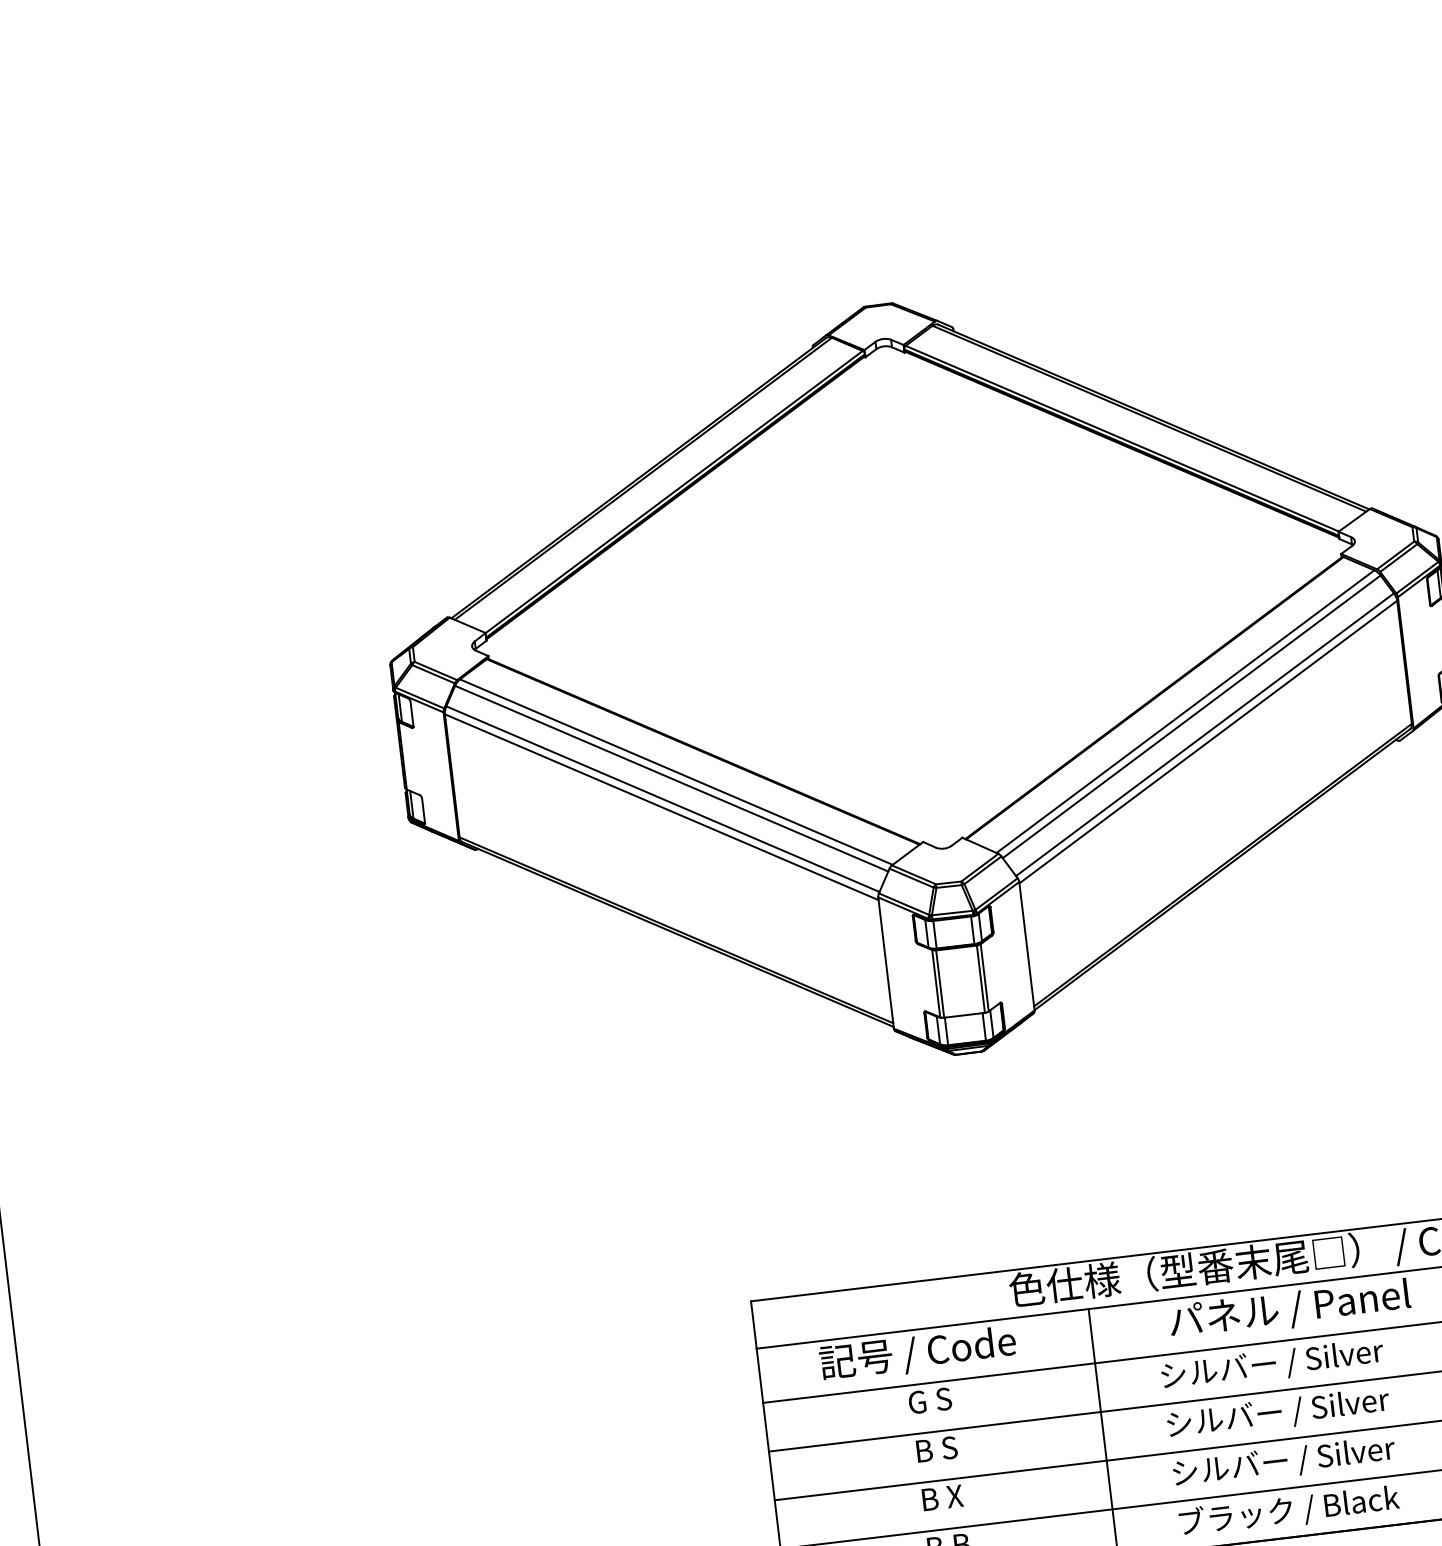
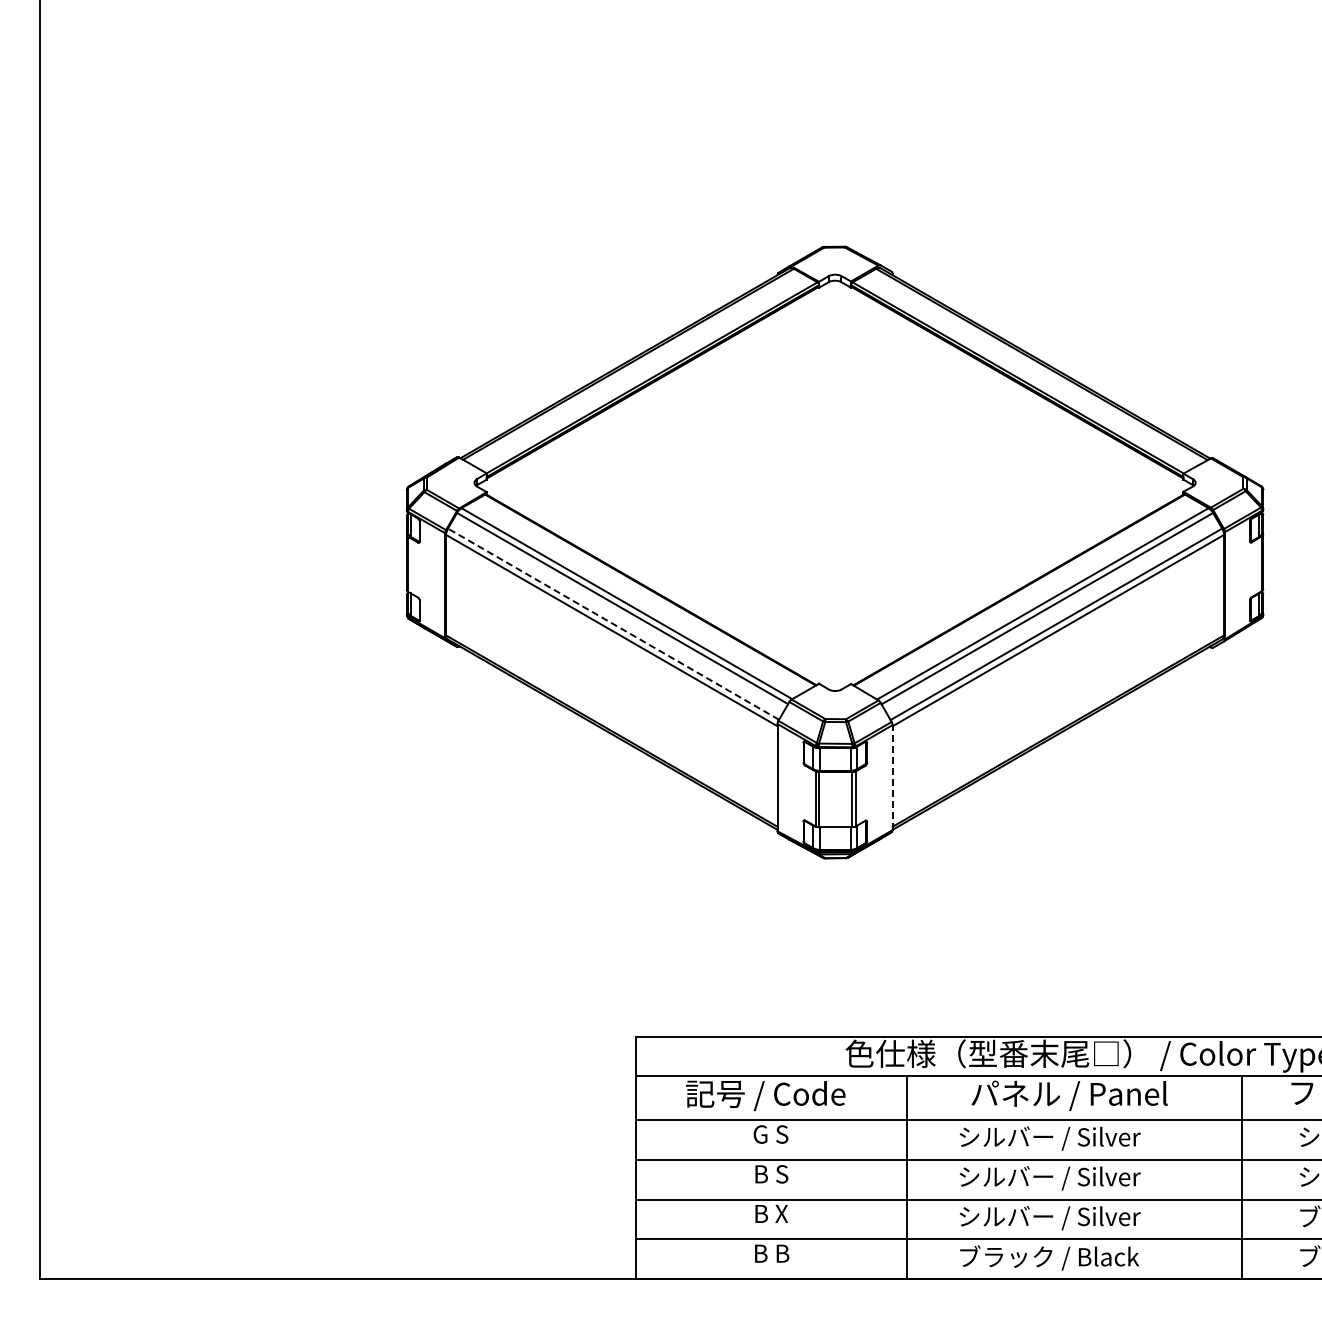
line: (662, 798) -> (613, 623), solid -> dashed
line: (1026, 946) -> (892, 777), solid -> dashed

